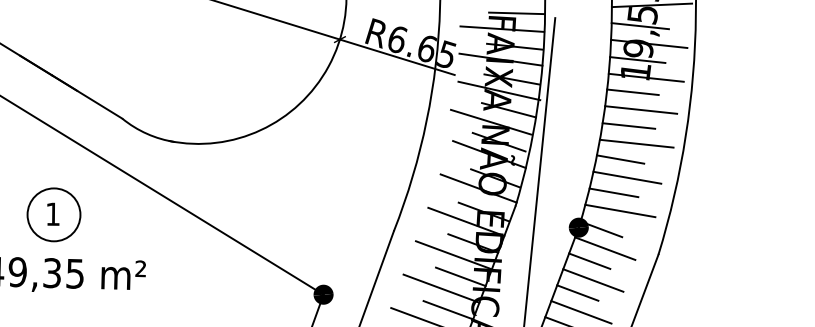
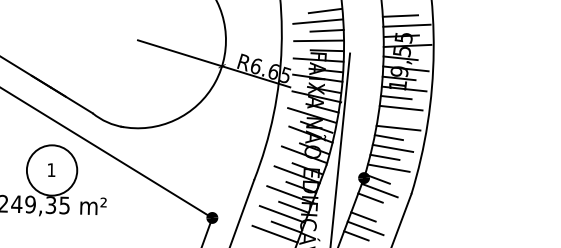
line: (628, 125) -> (393, 117), removed
circle: (53, 214) -> (51, 170), size x1.6
line: (592, 280) -> (372, 209), removed

